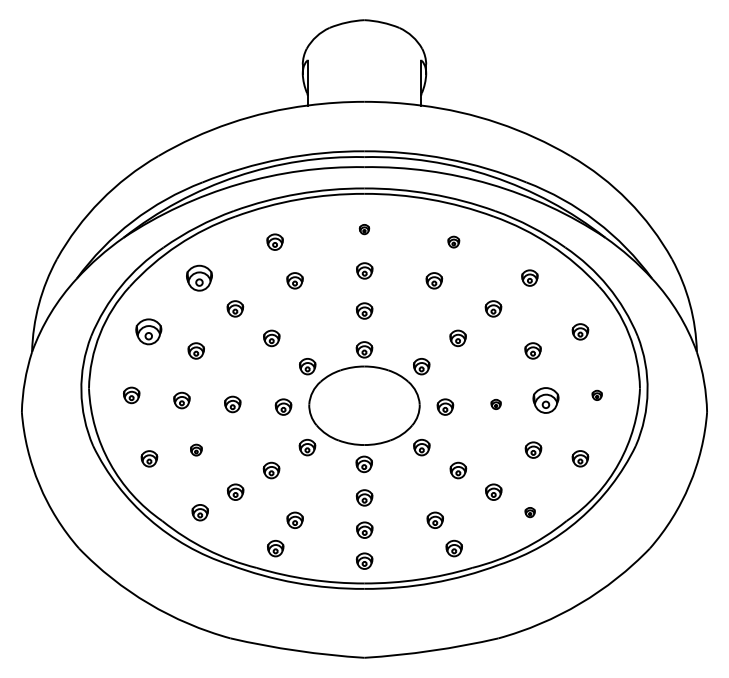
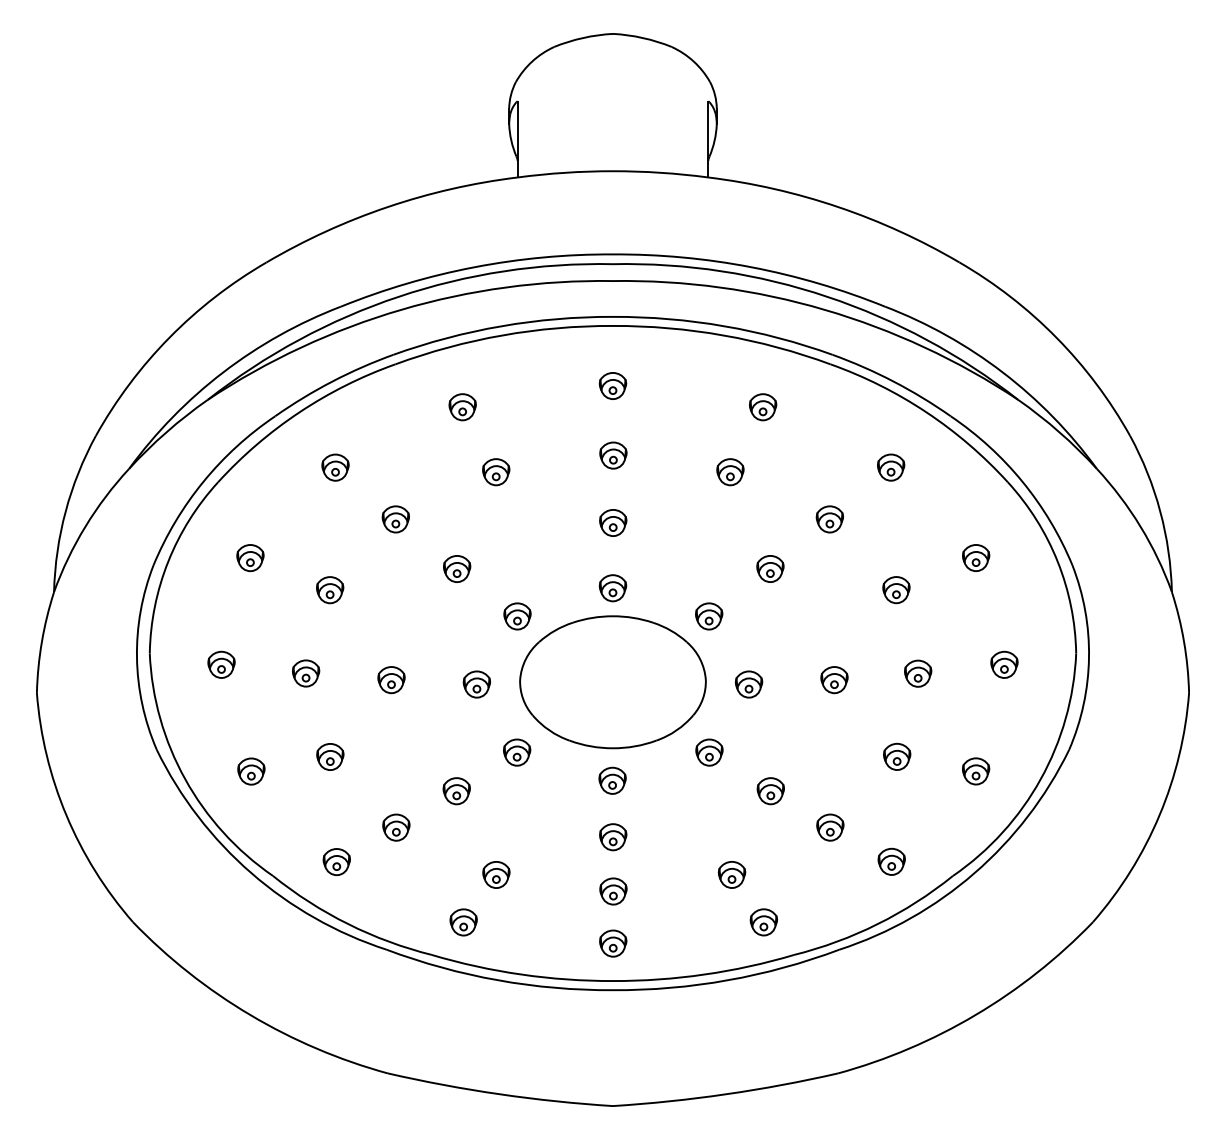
part: (364, 229) -> (613, 385), size x1.67
part: (453, 241) -> (762, 406), size x1.43
part: (199, 277) -> (335, 466), size x0.62
part: (148, 331) -> (249, 557), size x0.62
part: (596, 395) -> (1003, 664), size x1.67
part: (545, 400) -> (917, 673), size x0.62
part: (495, 404) -> (833, 680), size x1.67
part: (196, 449) -> (330, 755), size x1.43
part: (529, 512) -> (890, 861), size x1.67

